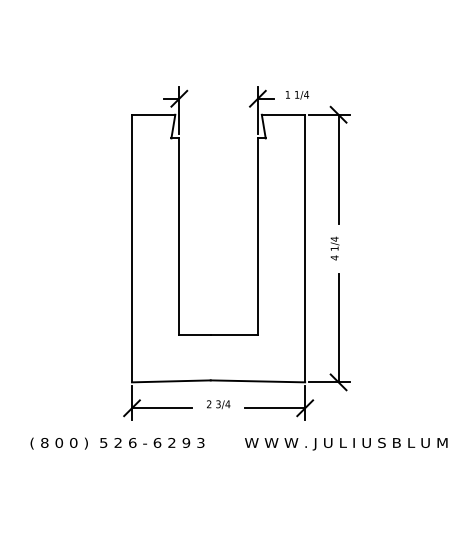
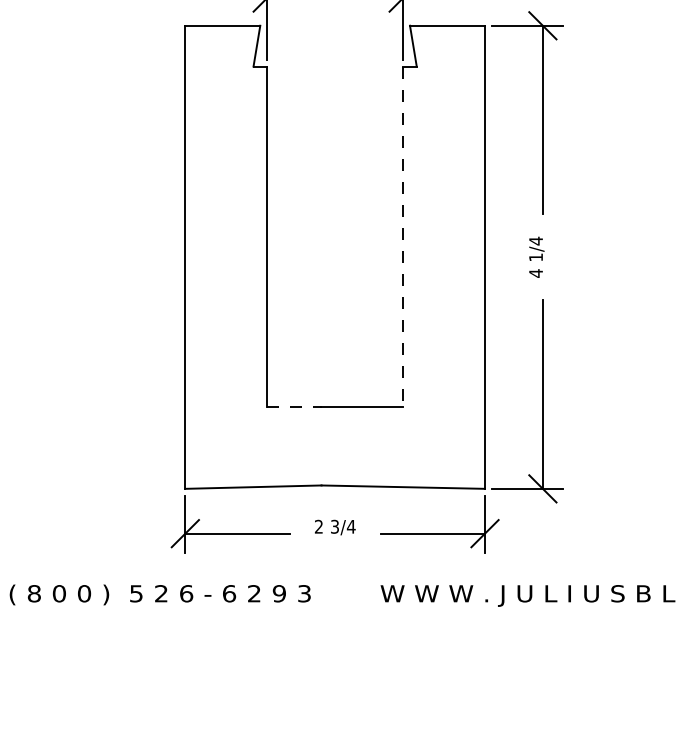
line: (257, 237) -> (402, 238), solid -> dashed
line: (195, 335) -> (295, 407), solid -> dashed

